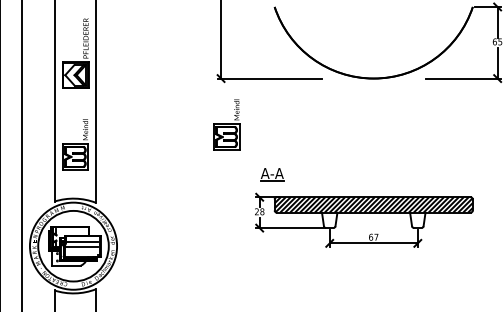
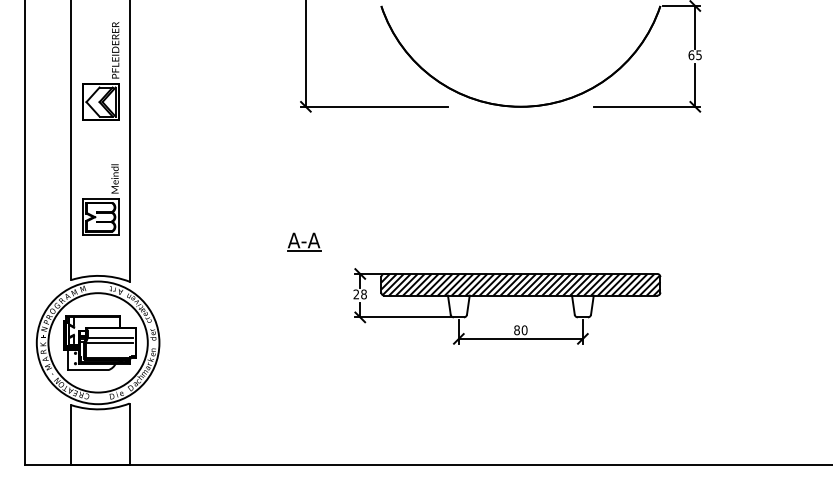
part: (226, 124) -> (313, 171), removed
part: (272, 174) -> (304, 241), moved
text: (373, 237) -> (520, 330), 67 -> 80

